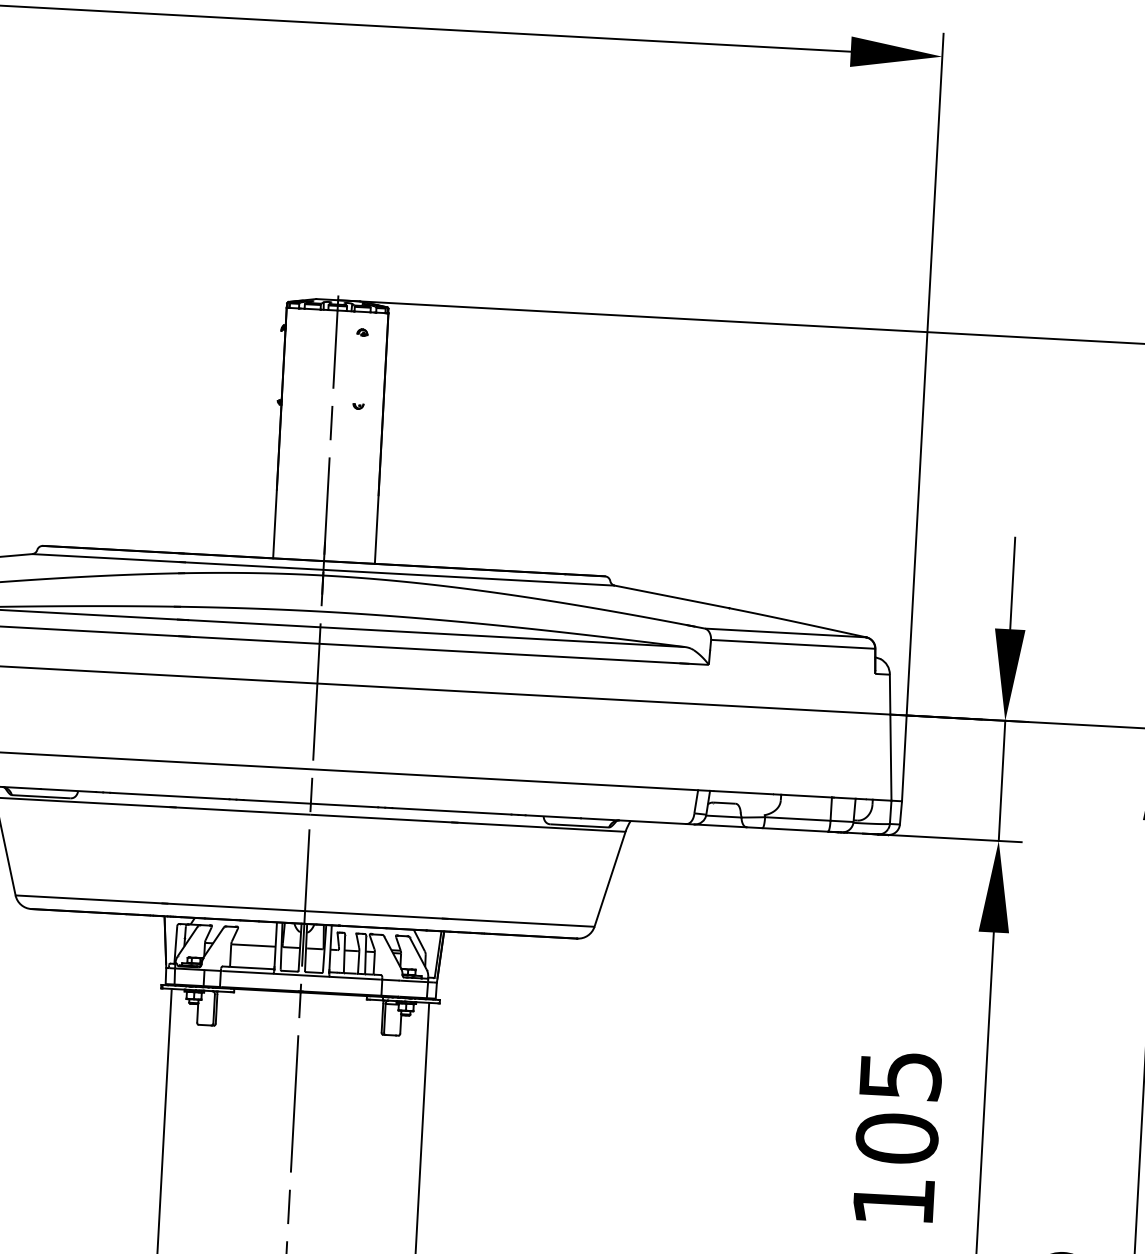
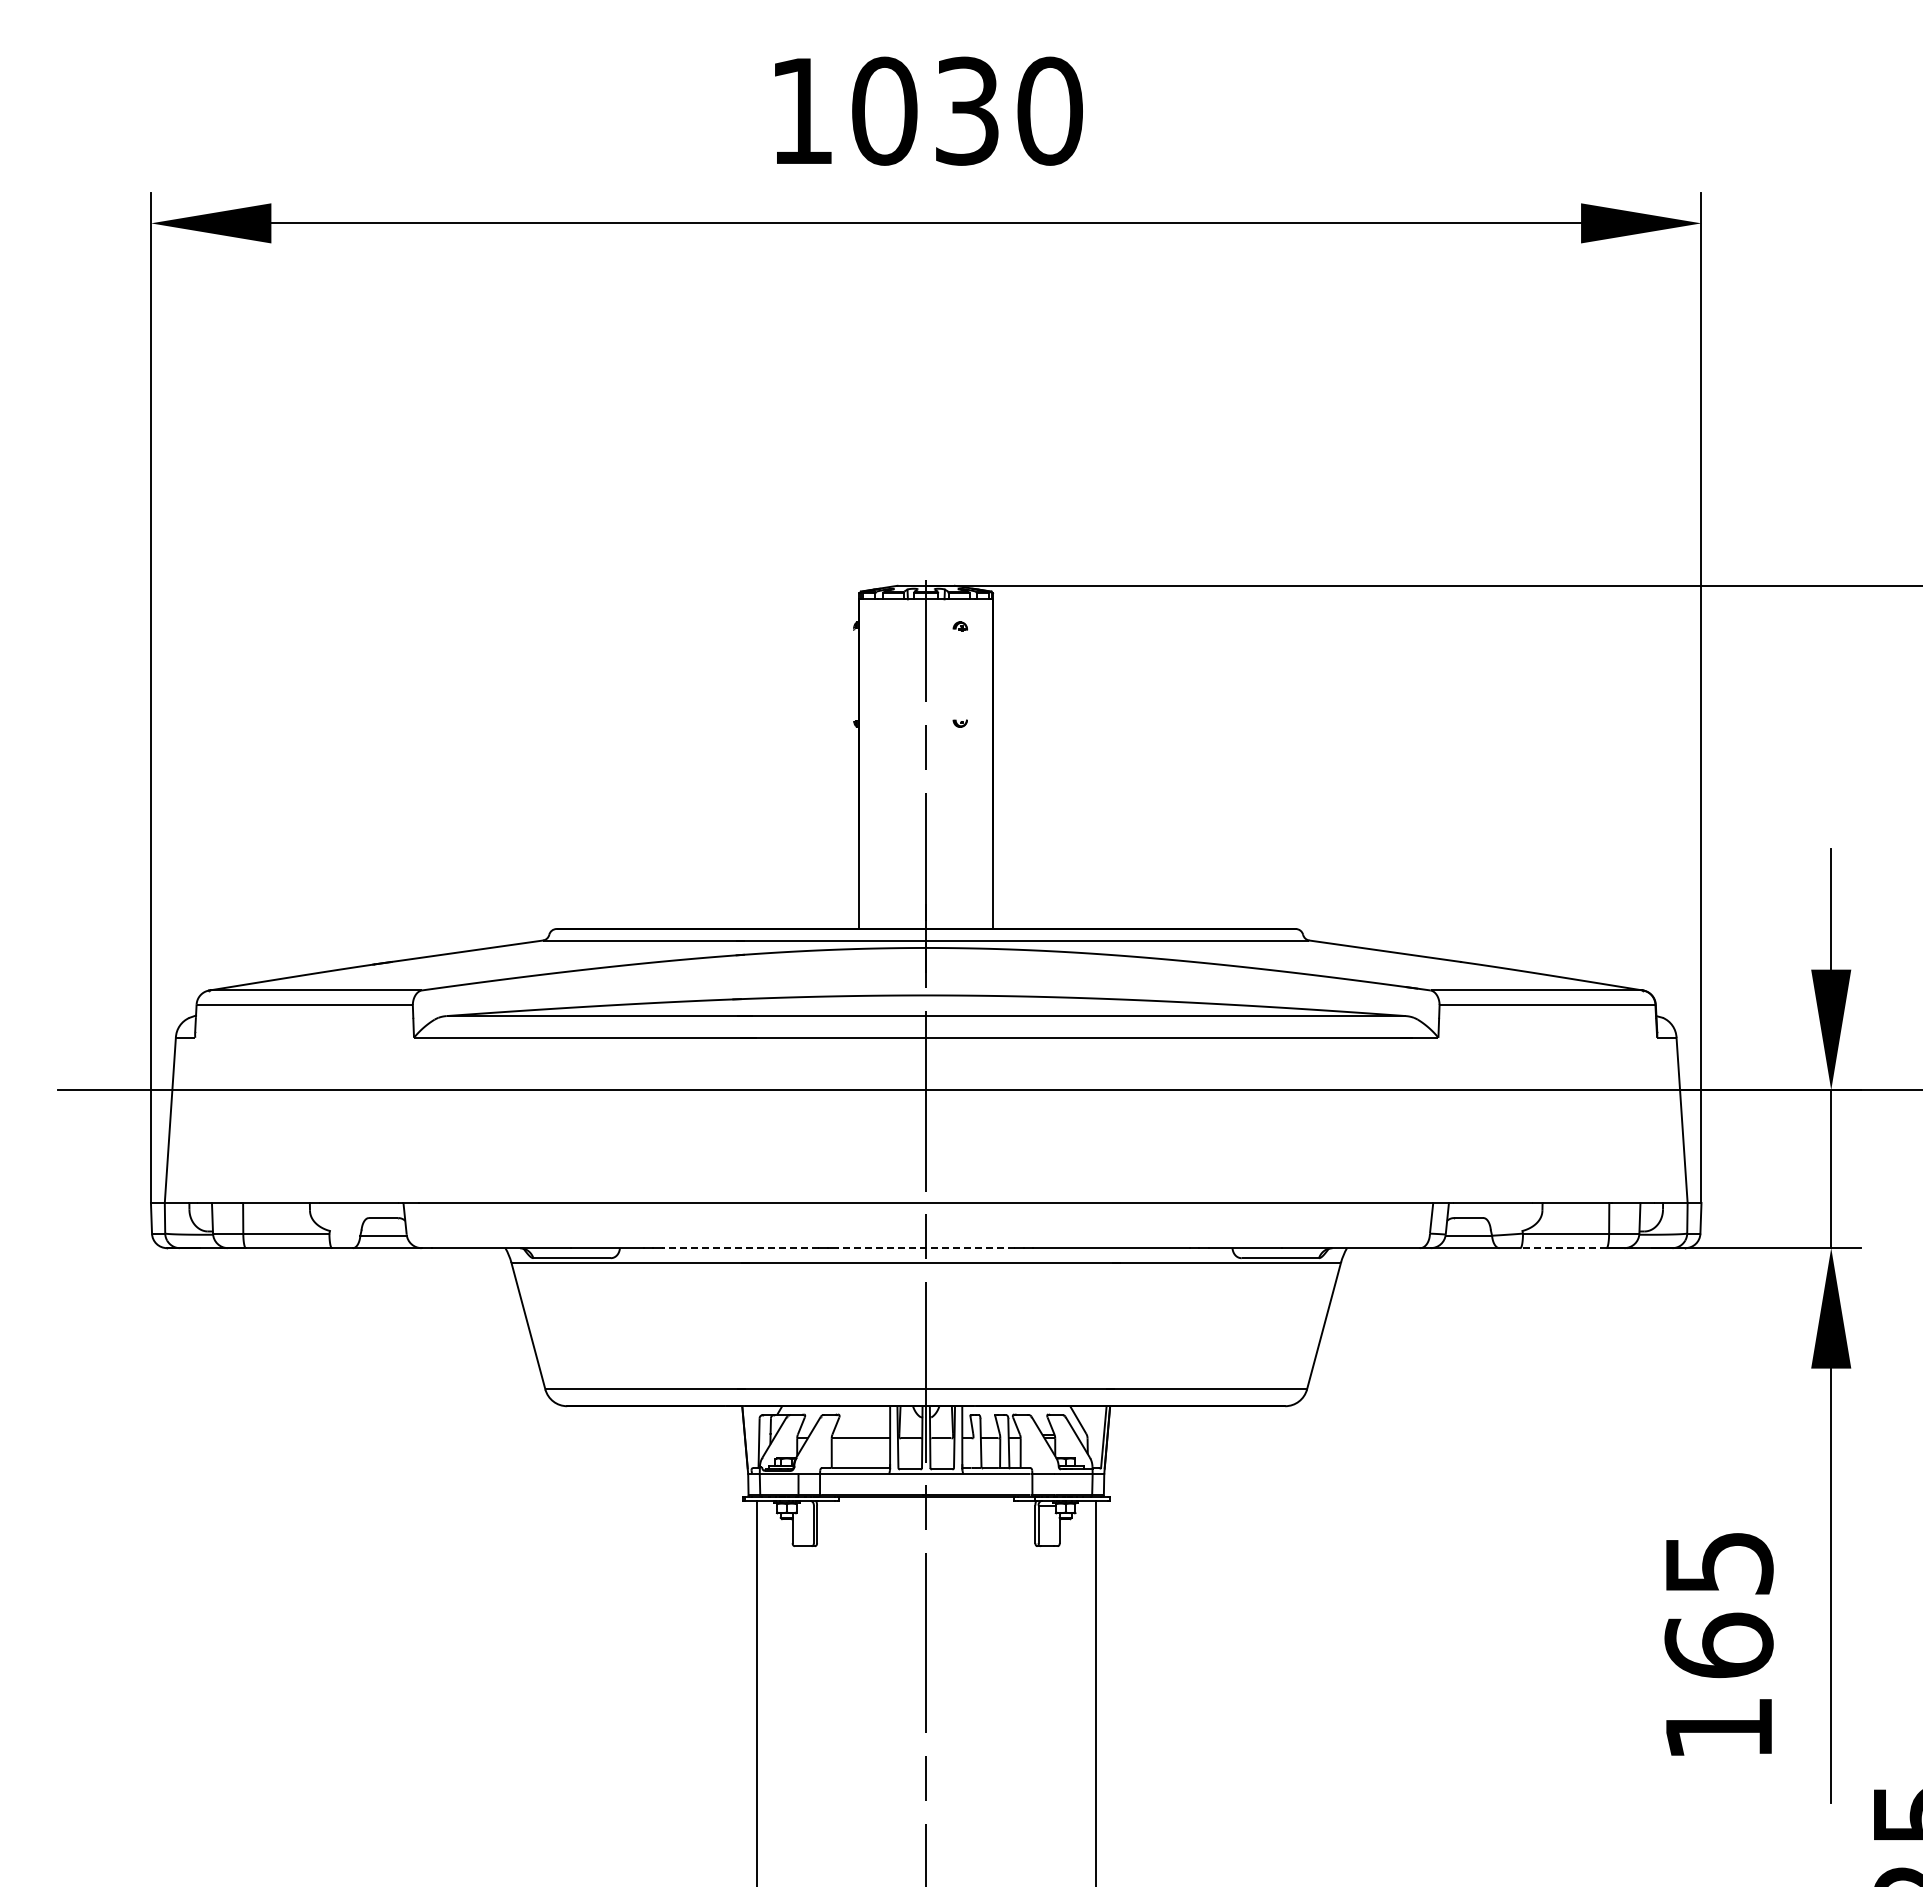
line: (169, 796) -> (740, 1248), solid -> dashed
line: (311, 803) -> (926, 1248), solid -> dashed
line: (794, 830) -> (1562, 1248), solid -> dashed
text: (896, 1138) -> (1718, 1645), 105 -> 165

